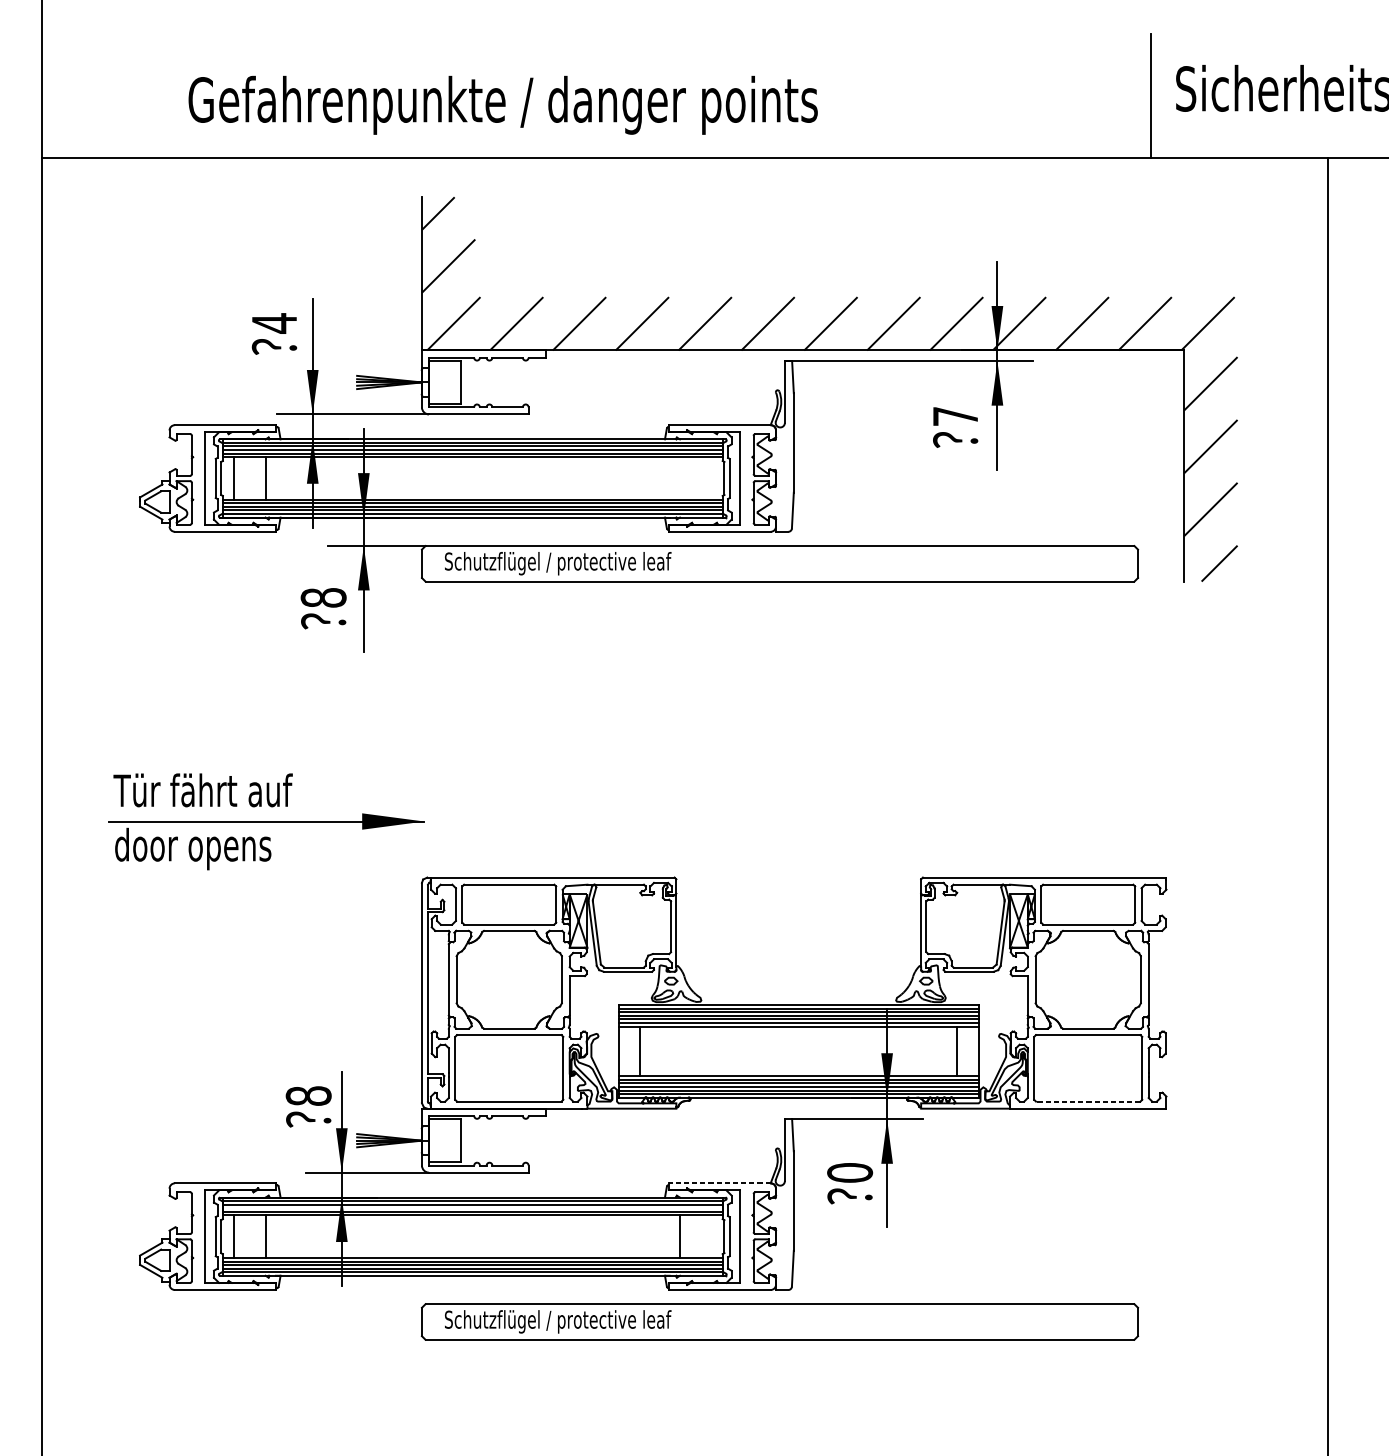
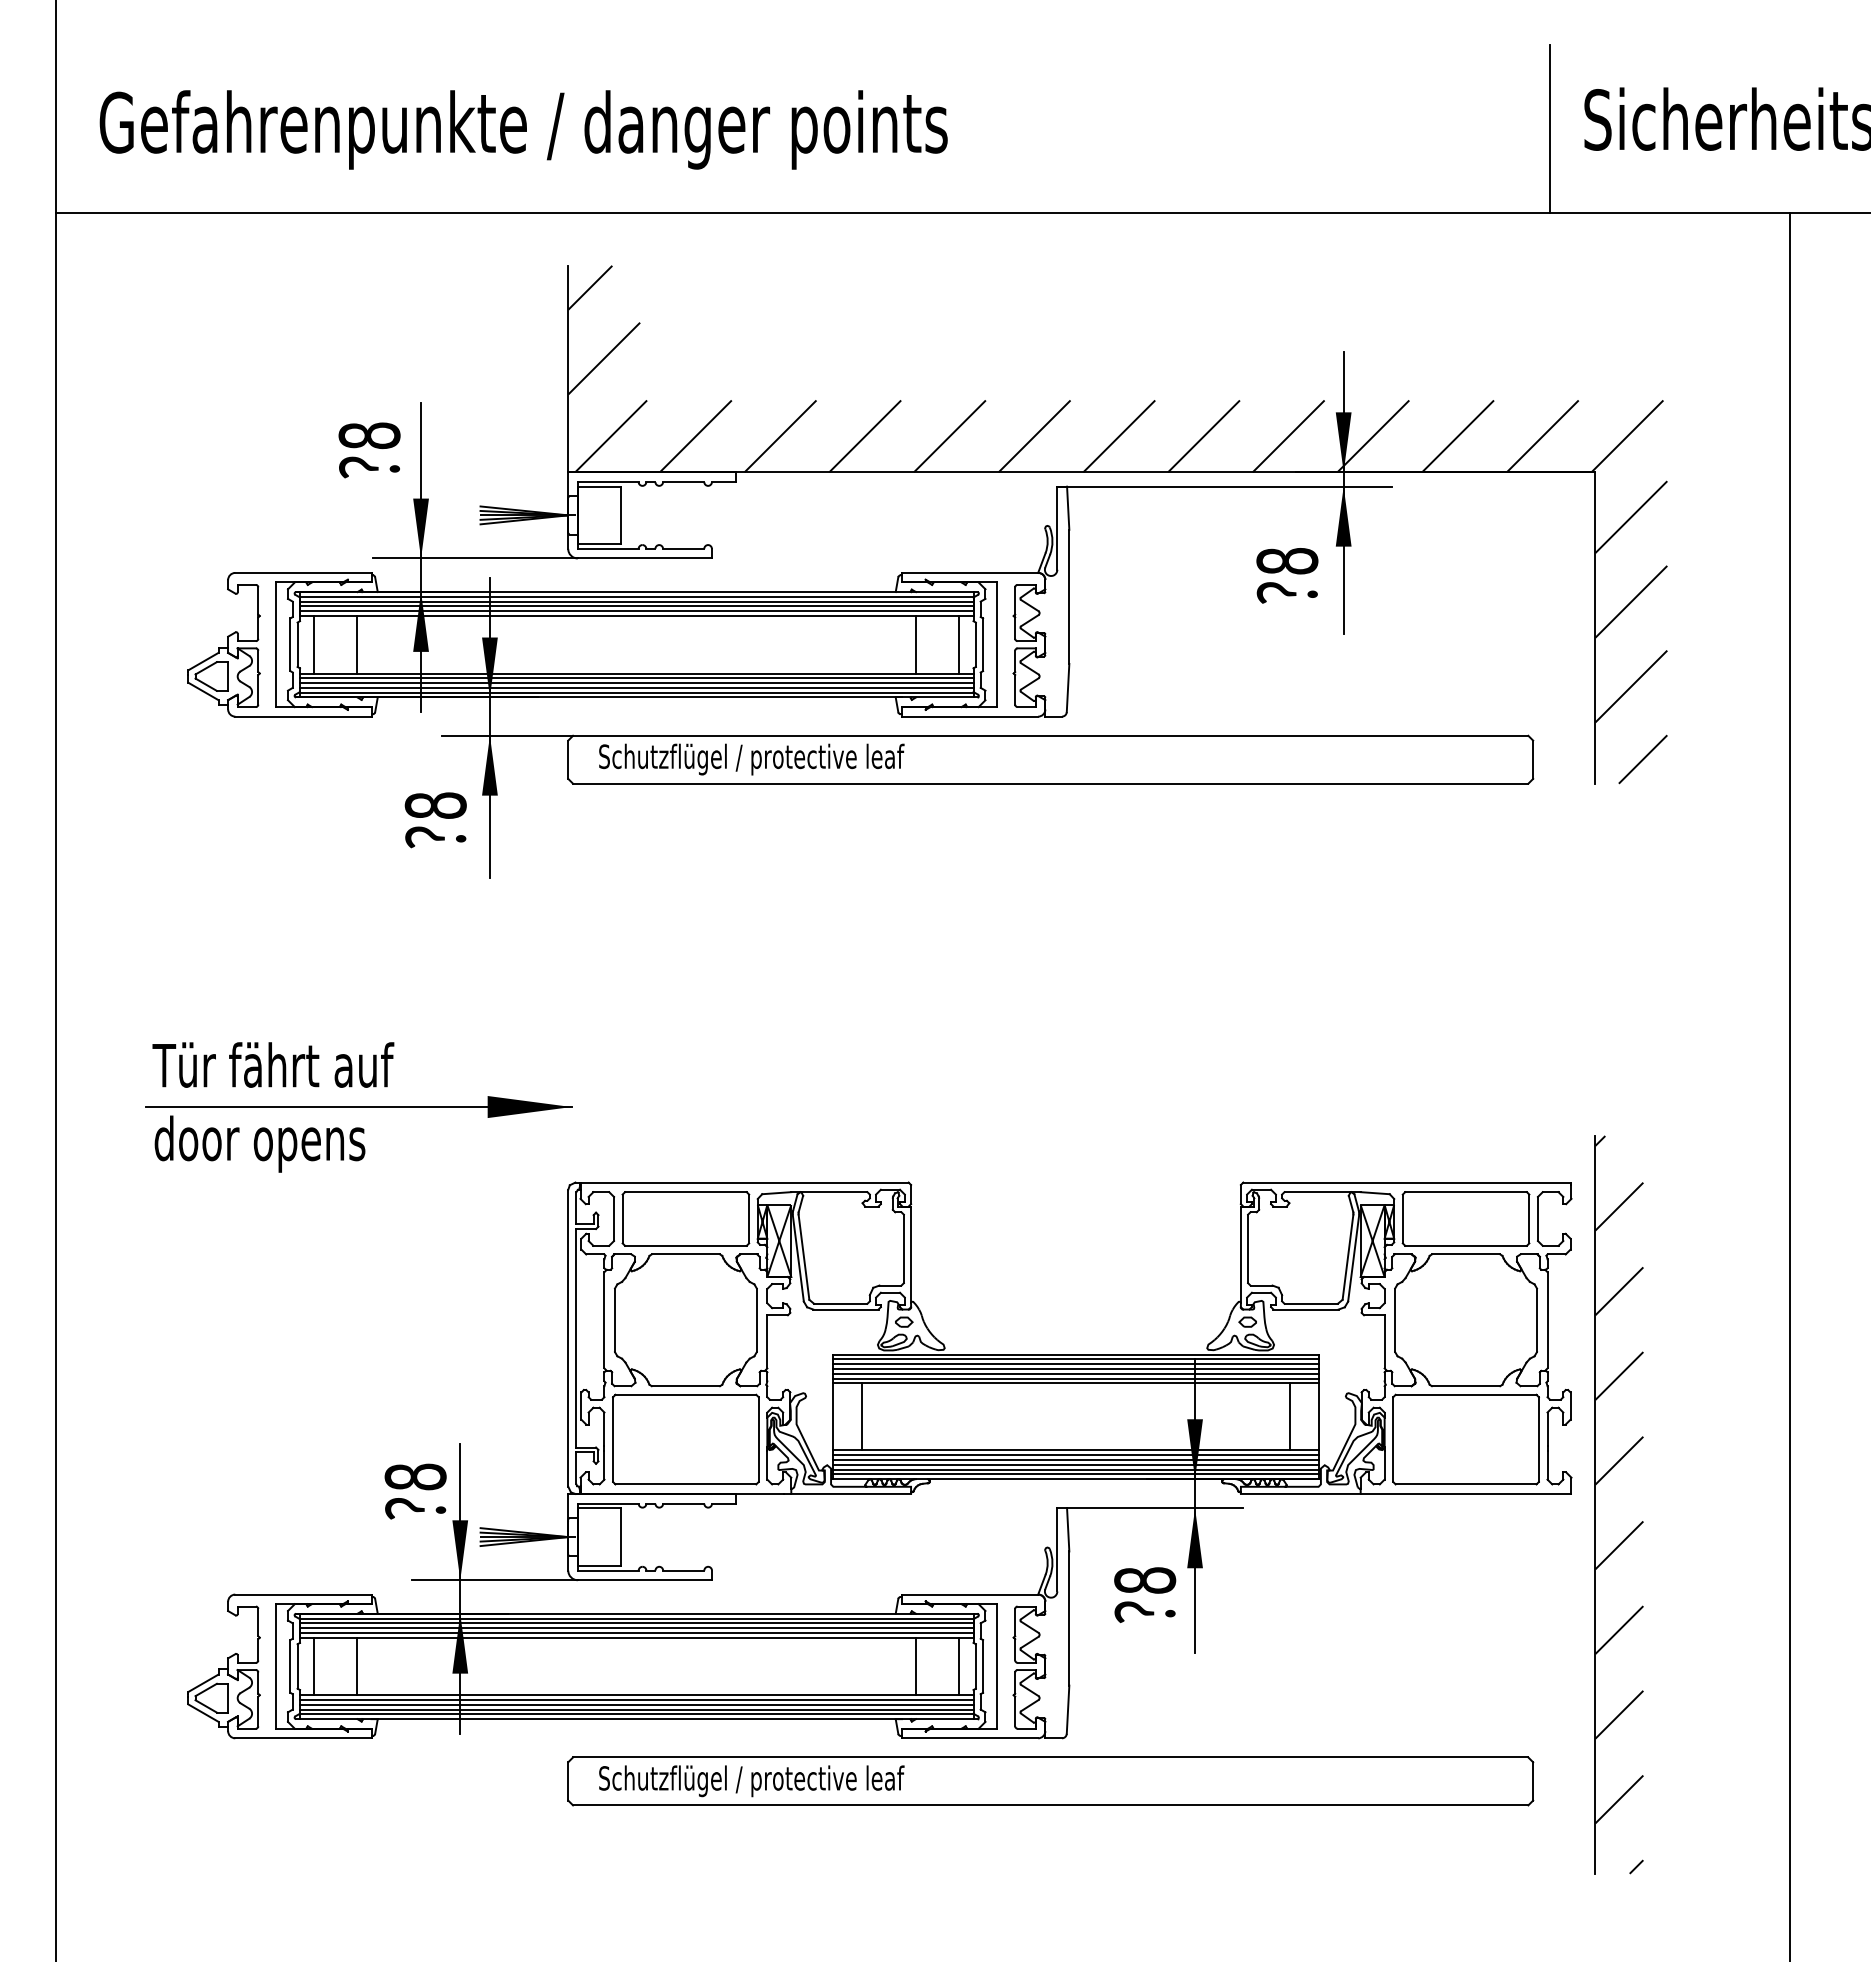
text: (503, 105) -> (523, 129), moved
text: (274, 323) -> (369, 435), 4 -> 8
text: (955, 416) -> (1287, 561), 7 -> 8
line: (680, 478) -> (916, 644), added
line: (712, 478) -> (959, 644), added
line: (1087, 1101) -> (1465, 1484), dashed -> solid
part: (1184, 1116) -> (1595, 1504), added
text: (849, 1172) -> (1144, 1580), 0 -> 8
line: (719, 1183) -> (969, 1594), dashed -> solid
line: (472, 1208) -> (636, 1628), added
line: (712, 1236) -> (959, 1666), added

